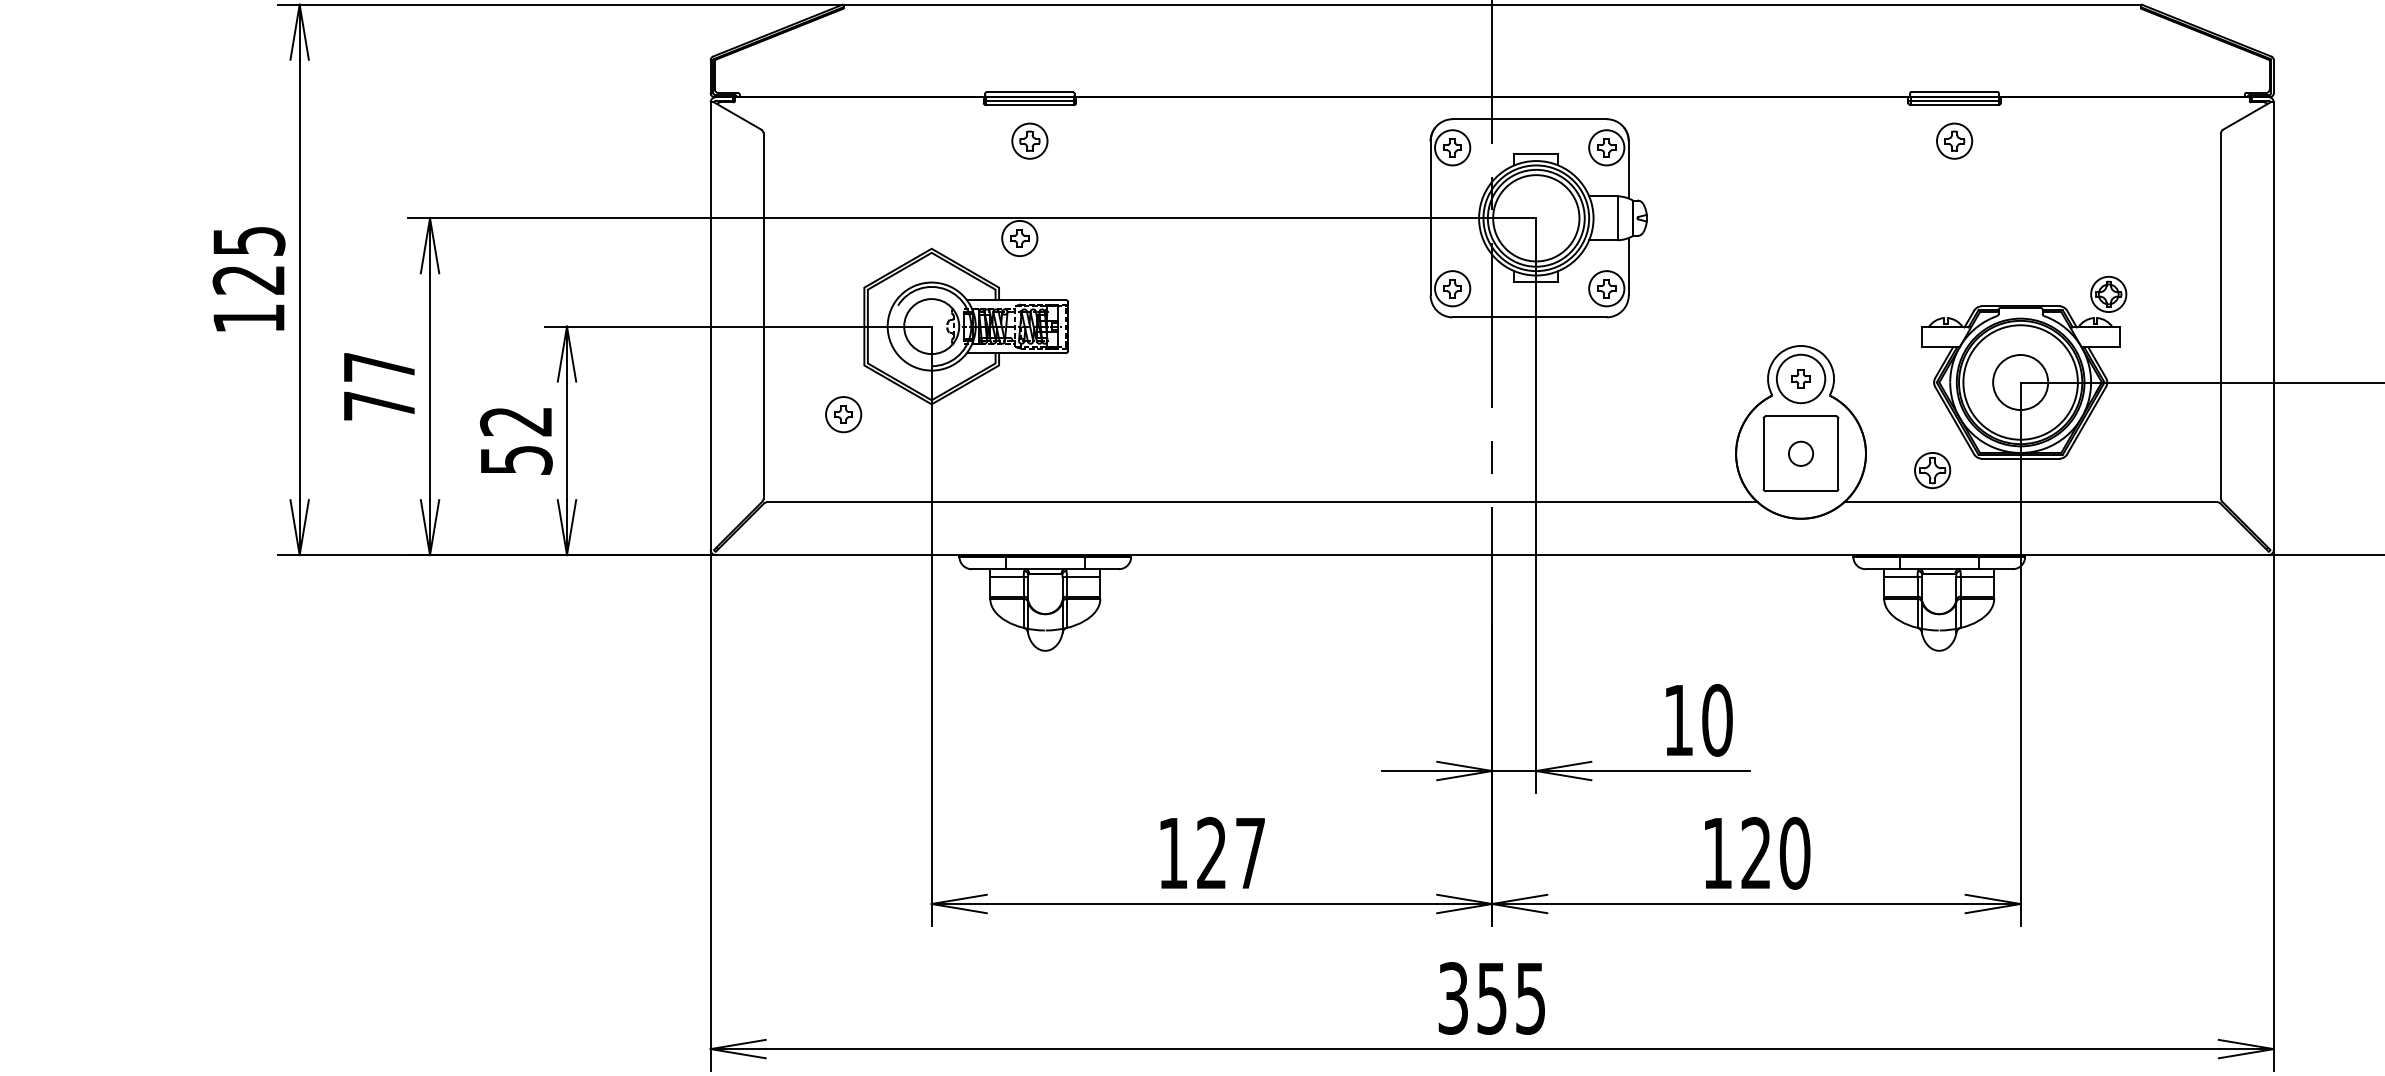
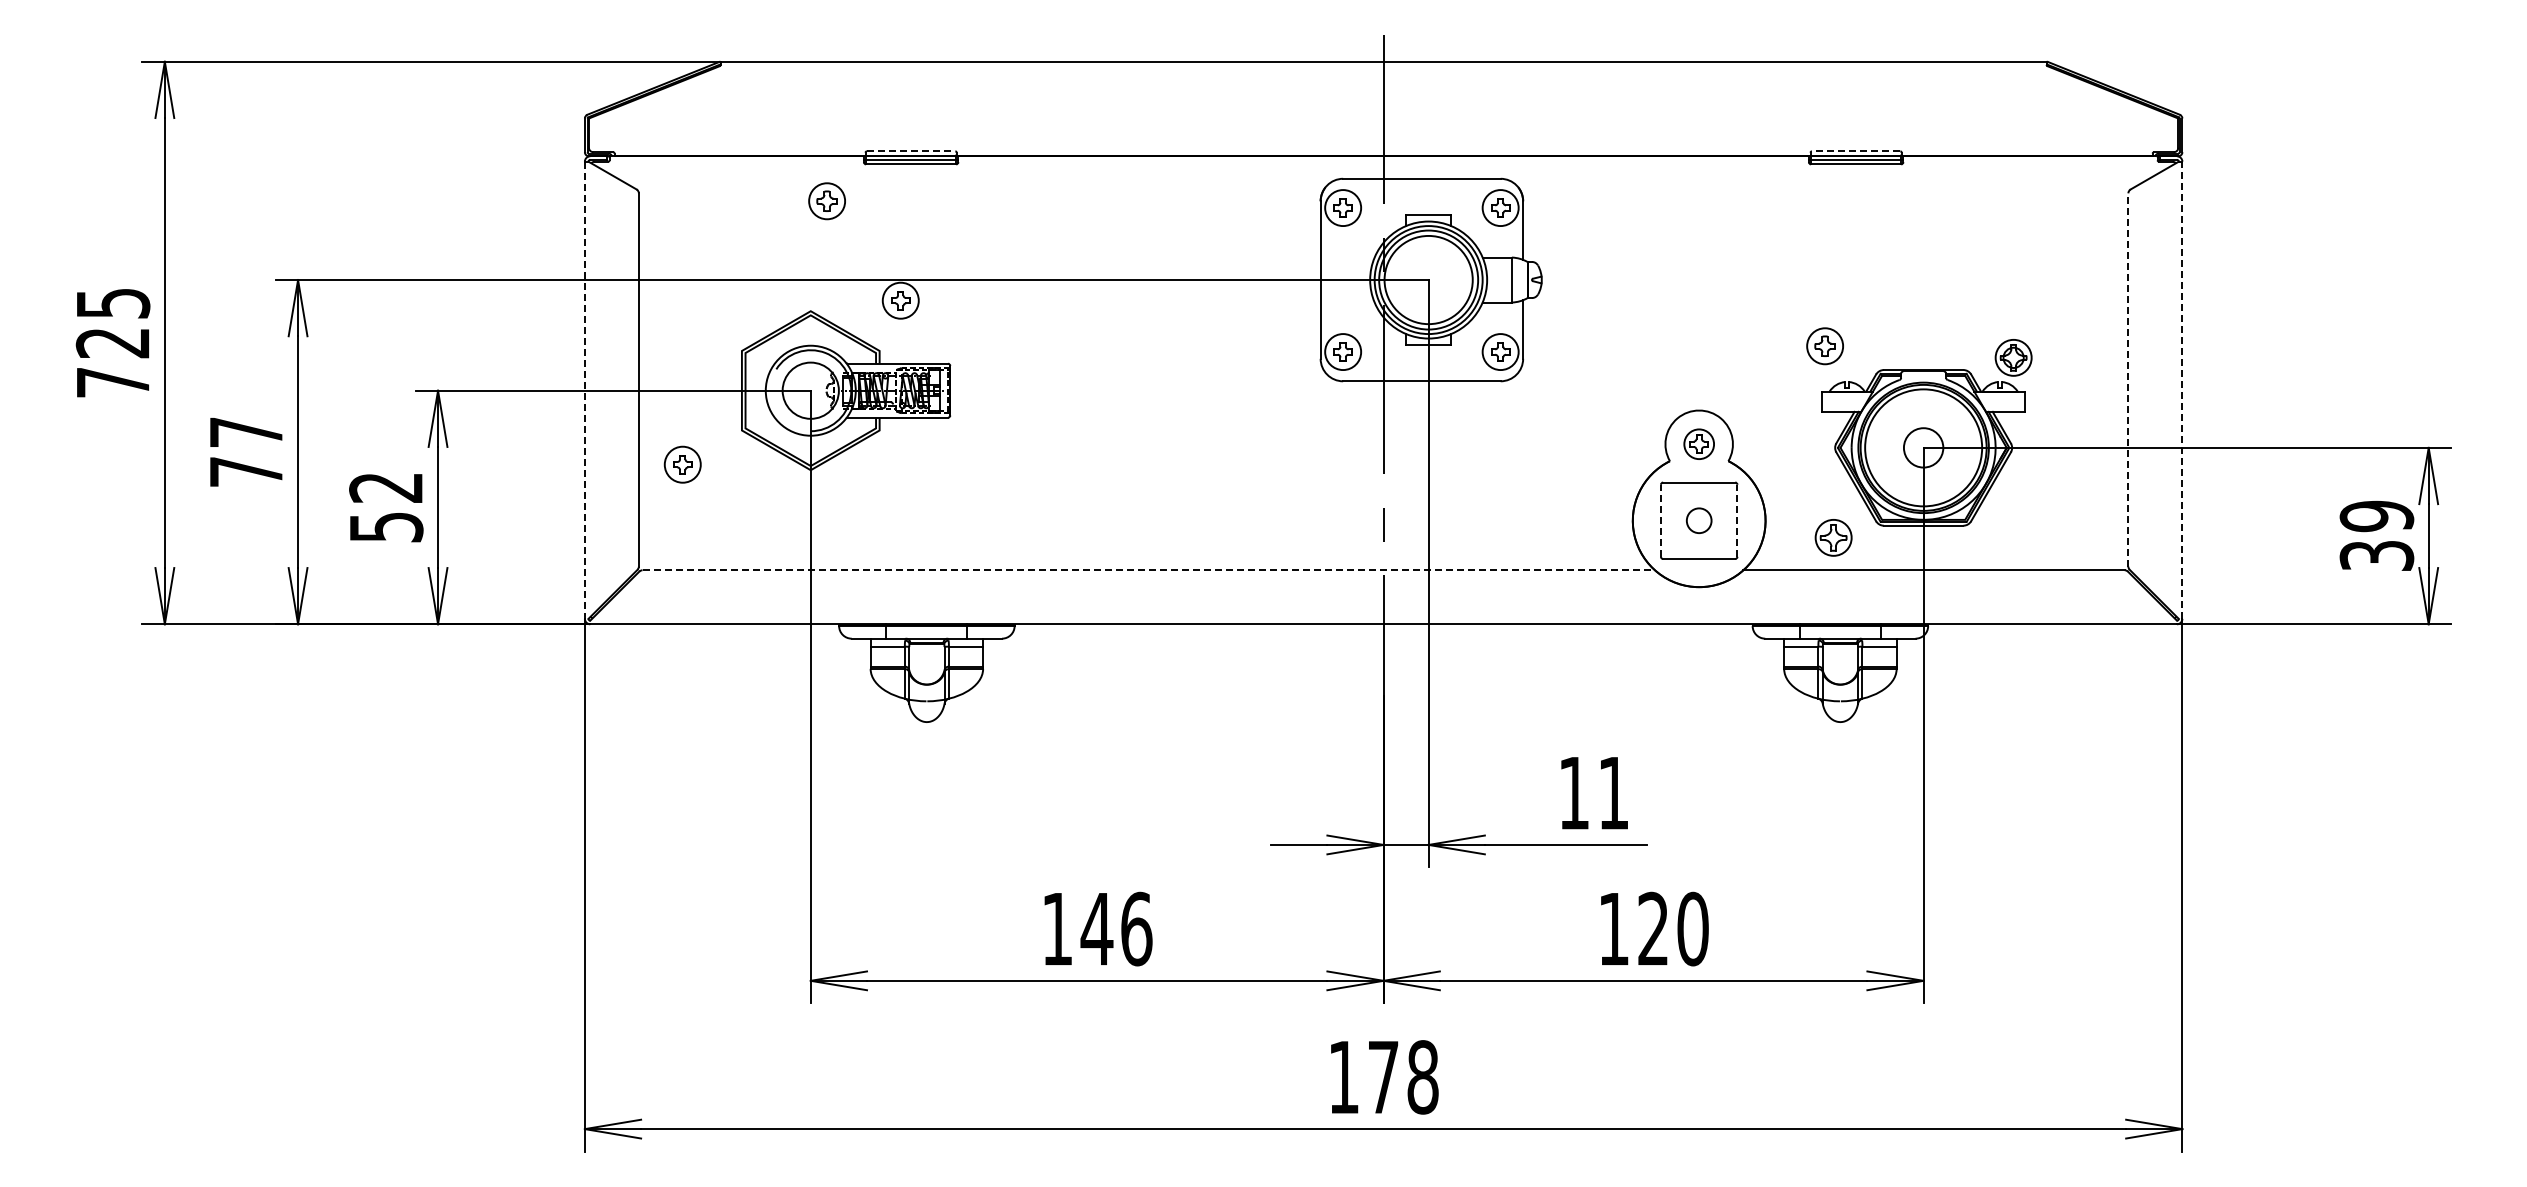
line: (1030, 92) -> (911, 151), solid -> dashed
line: (1953, 92) -> (1855, 151), solid -> dashed
part: (1029, 141) -> (826, 201), moved
part: (1953, 141) -> (1824, 346), moved
line: (2221, 315) -> (2128, 379), solid -> dashed
text: (249, 318) -> (113, 382), 125 -> 725
line: (710, 326) -> (584, 390), solid -> dashed
line: (2273, 326) -> (2182, 390), solid -> dashed
circle: (1800, 379) -> (1698, 444), size x0.6
circle: (2020, 382) -> (1923, 447), size x0.7
part: (843, 414) -> (682, 464), moved
line: (1763, 453) -> (1660, 520), solid -> dashed
line: (1838, 453) -> (1737, 520), solid -> dashed
line: (1263, 502) -> (1149, 570), solid -> dashed
text: (1717, 720) -> (1613, 793), 10 -> 11
text: (1230, 852) -> (1116, 928), 127 -> 146
text: (1492, 998) -> (1383, 1077), 355 -> 178

